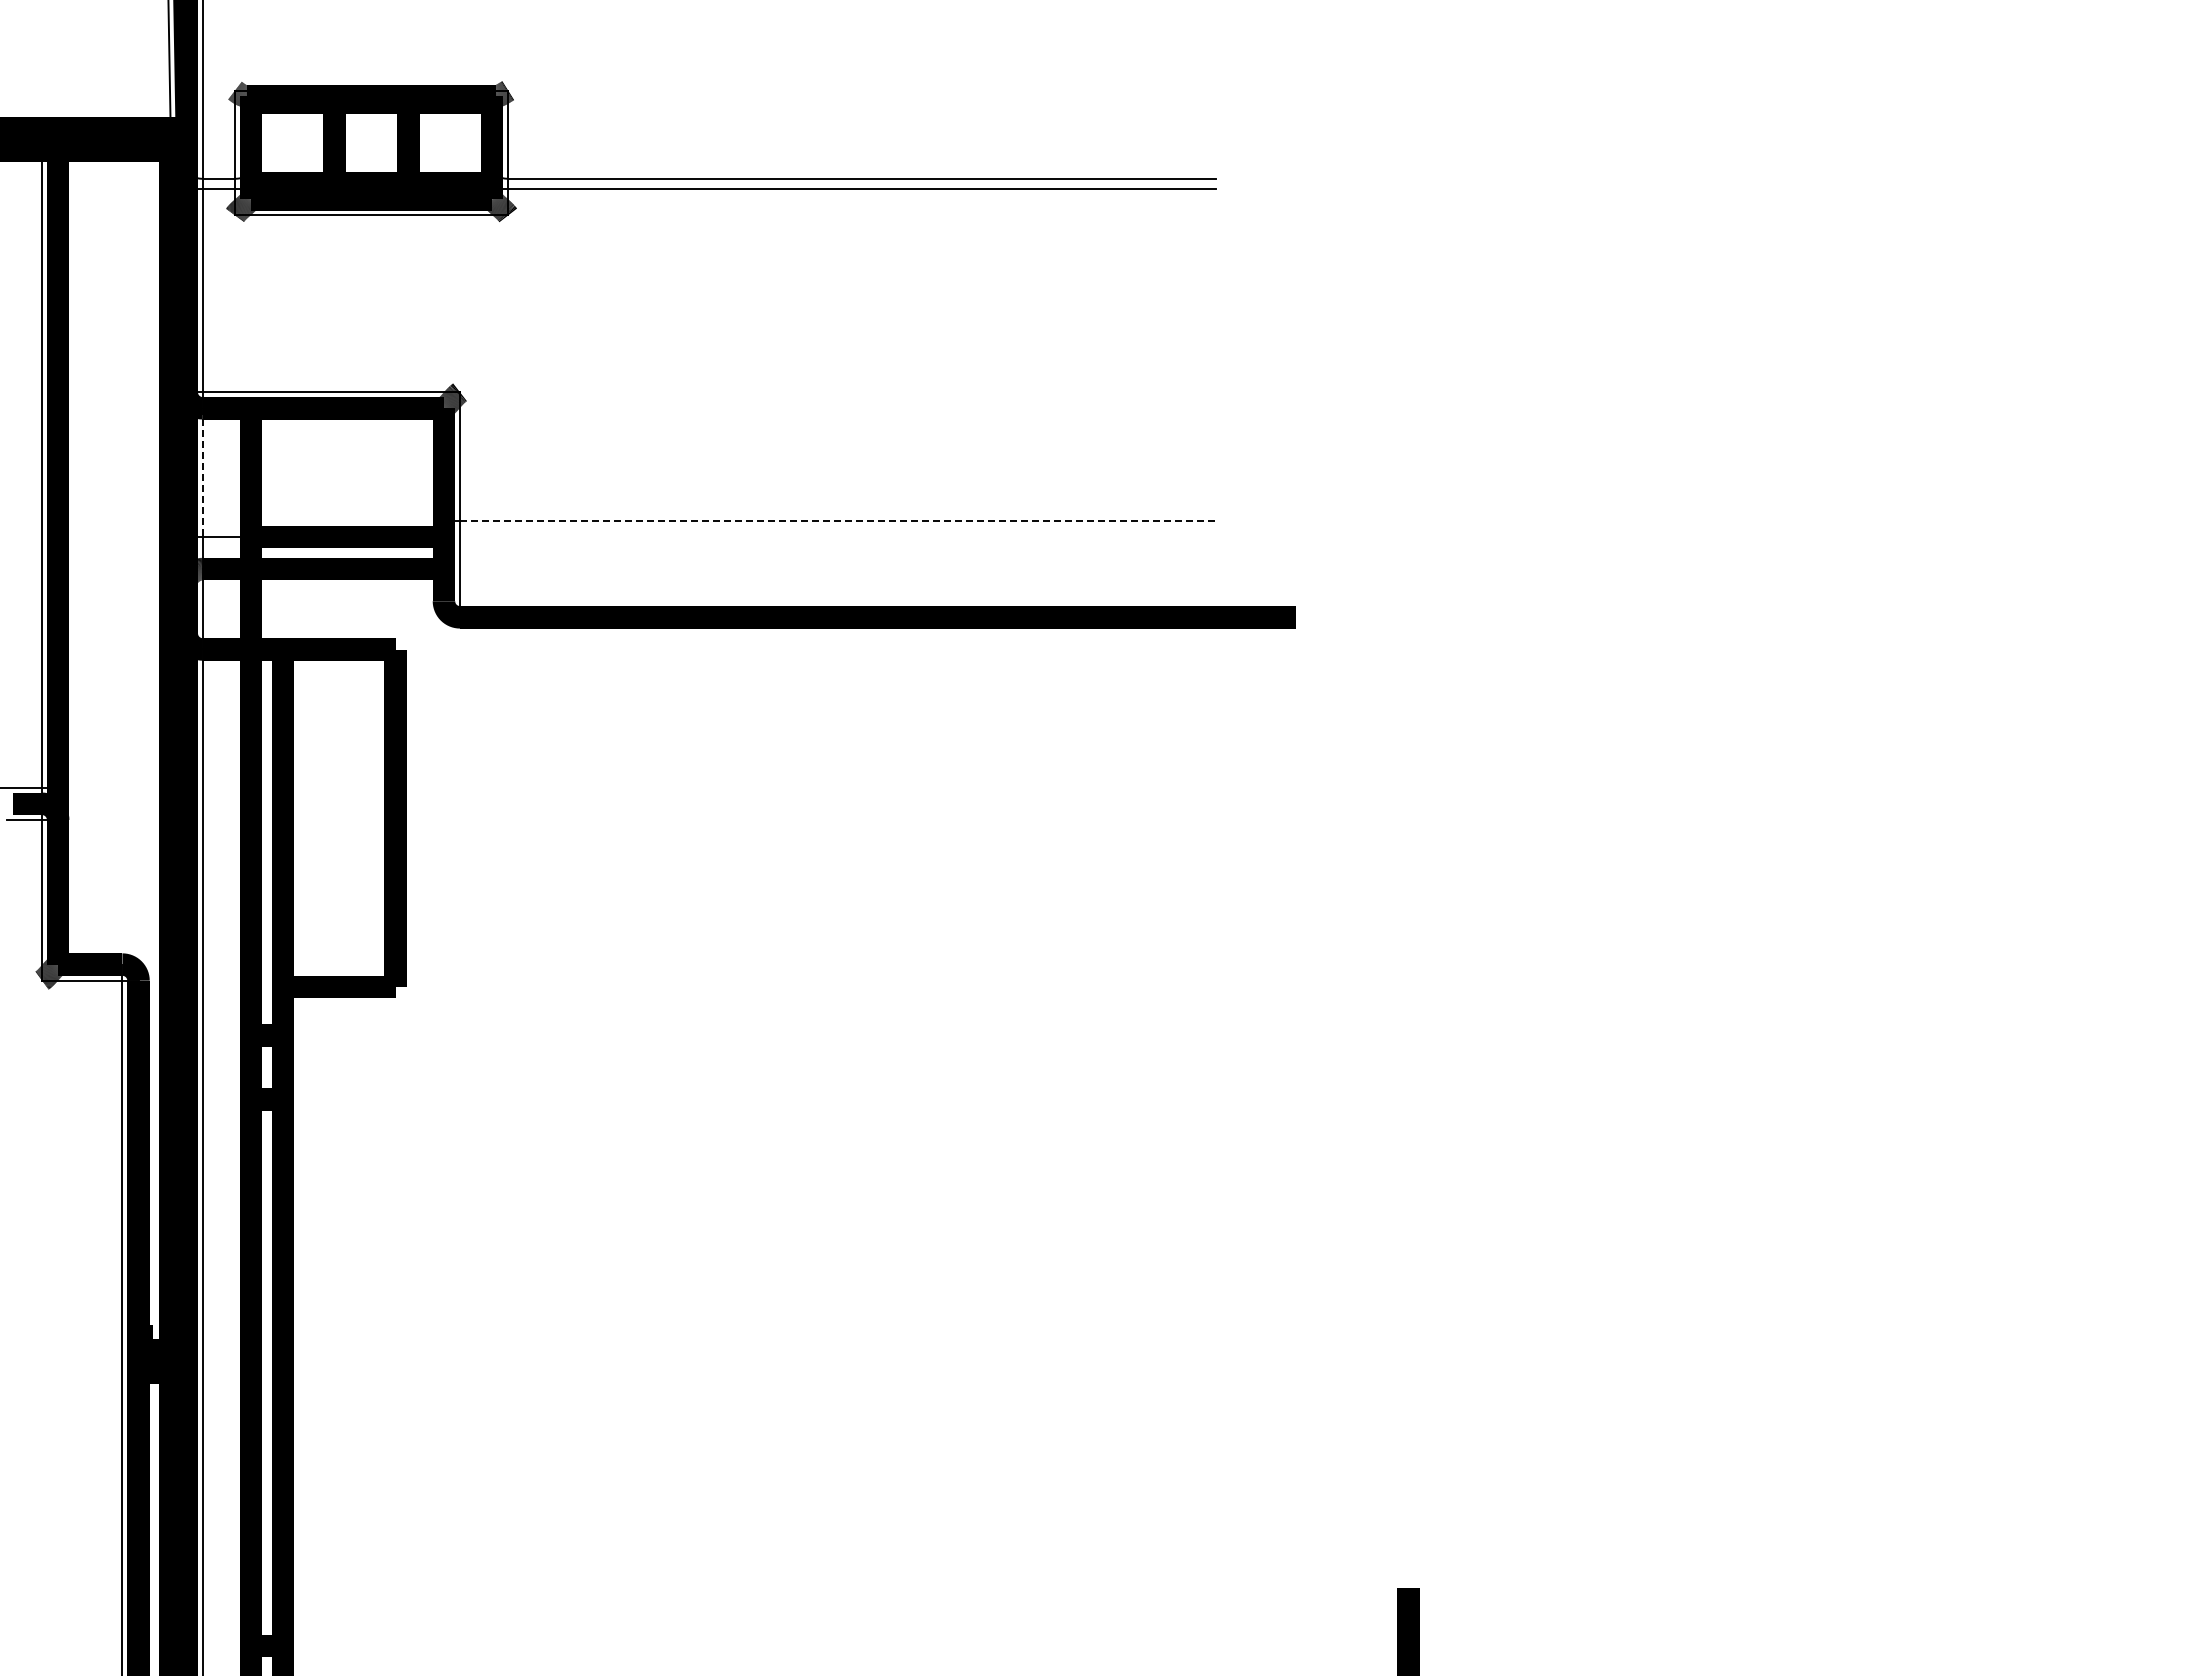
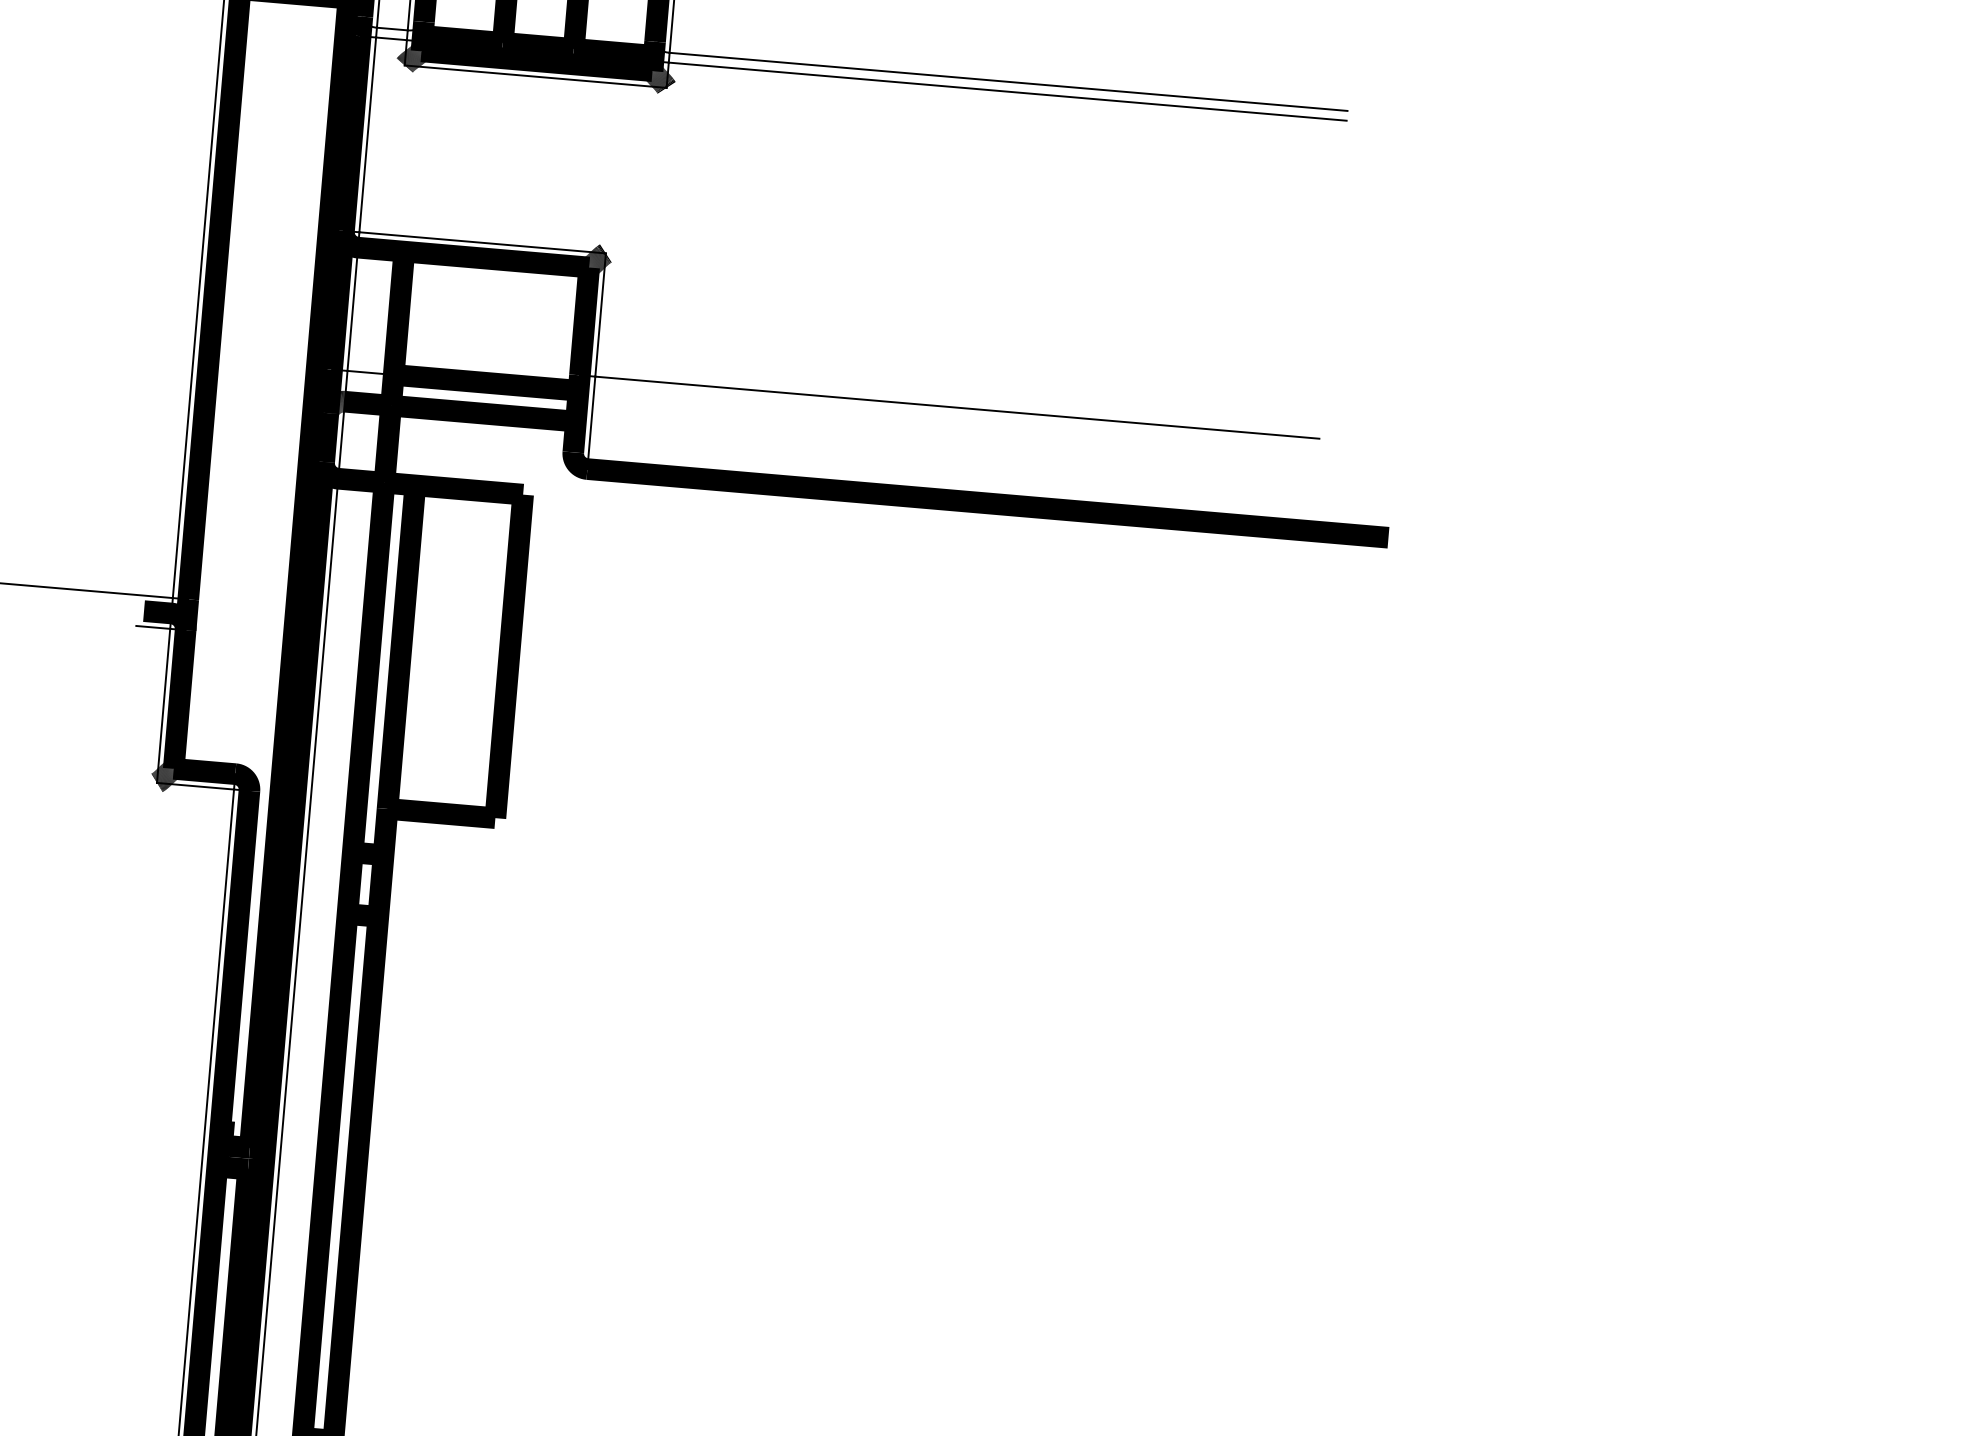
line: (202, 473) -> (352, 310), dashed -> solid
line: (837, 520) -> (957, 407), dashed -> solid

